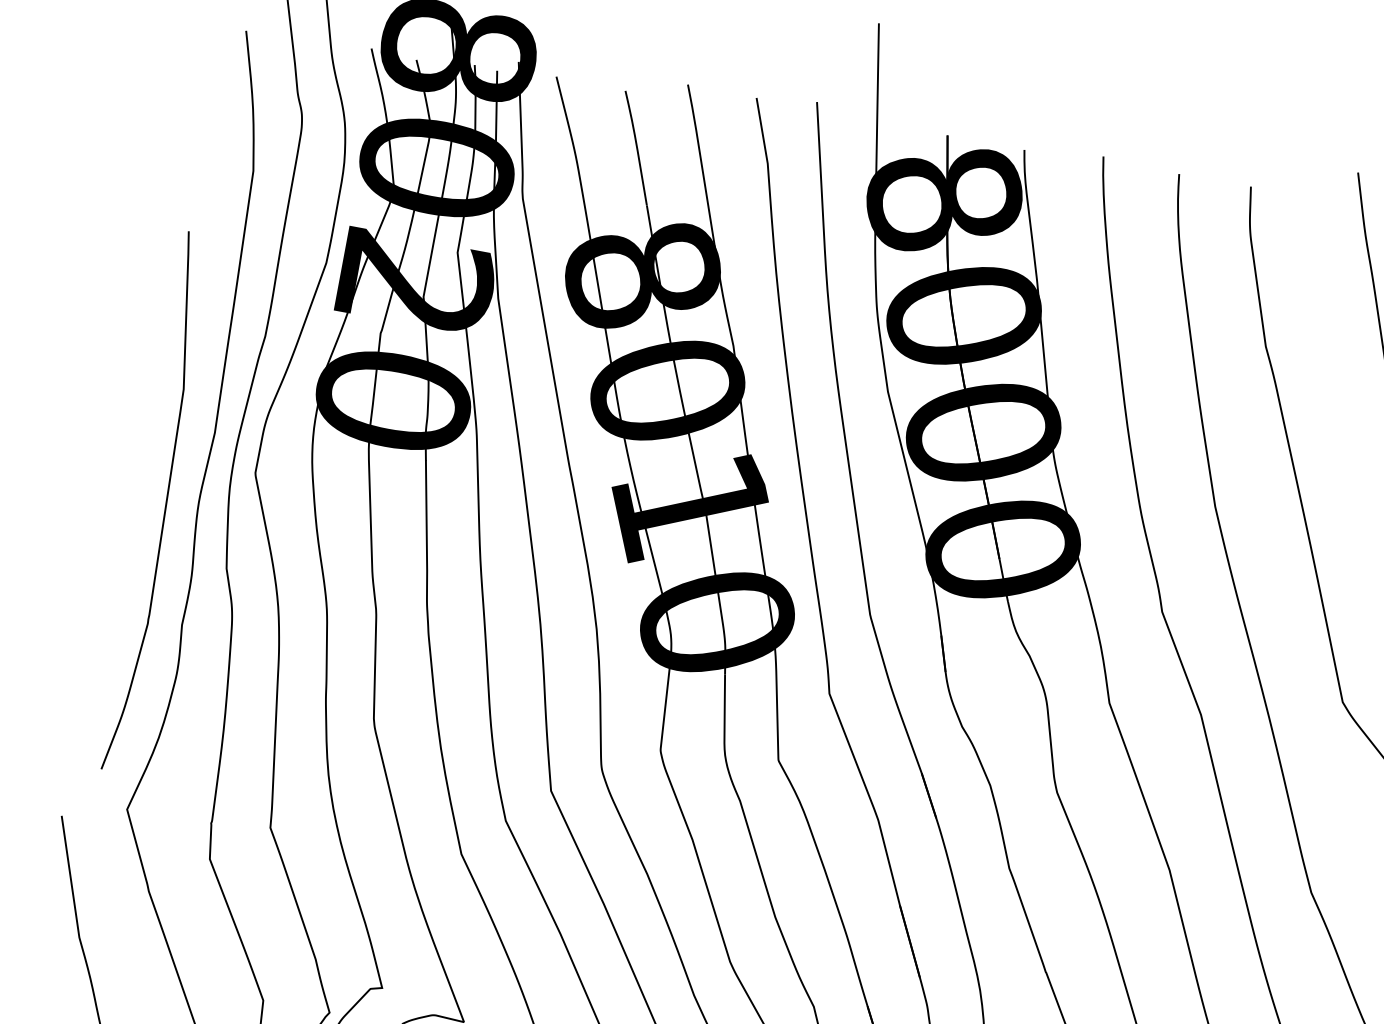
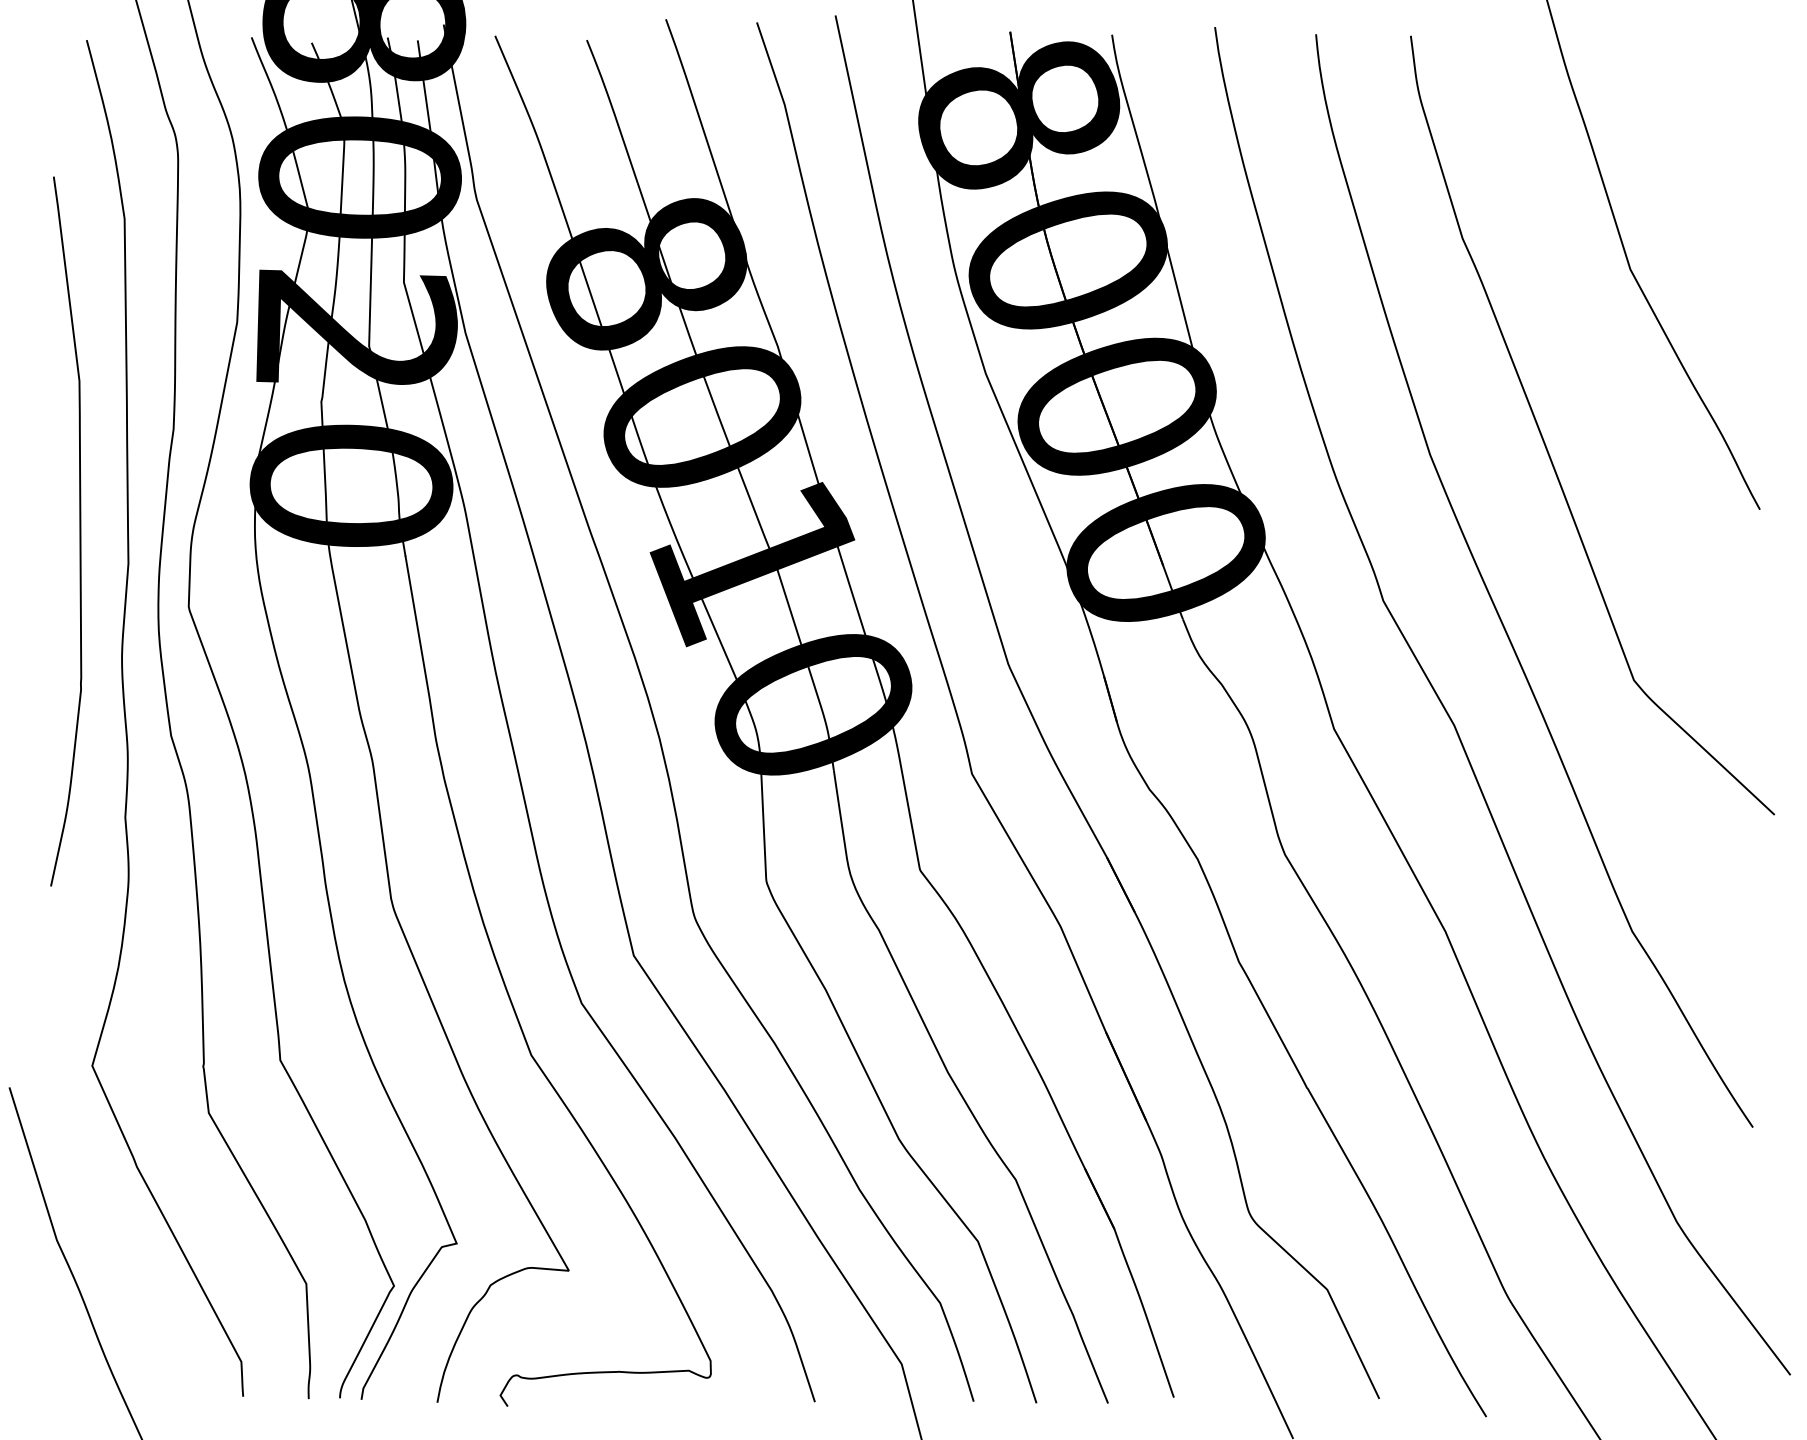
curve: (165, 503) -> (79, 531), moved

